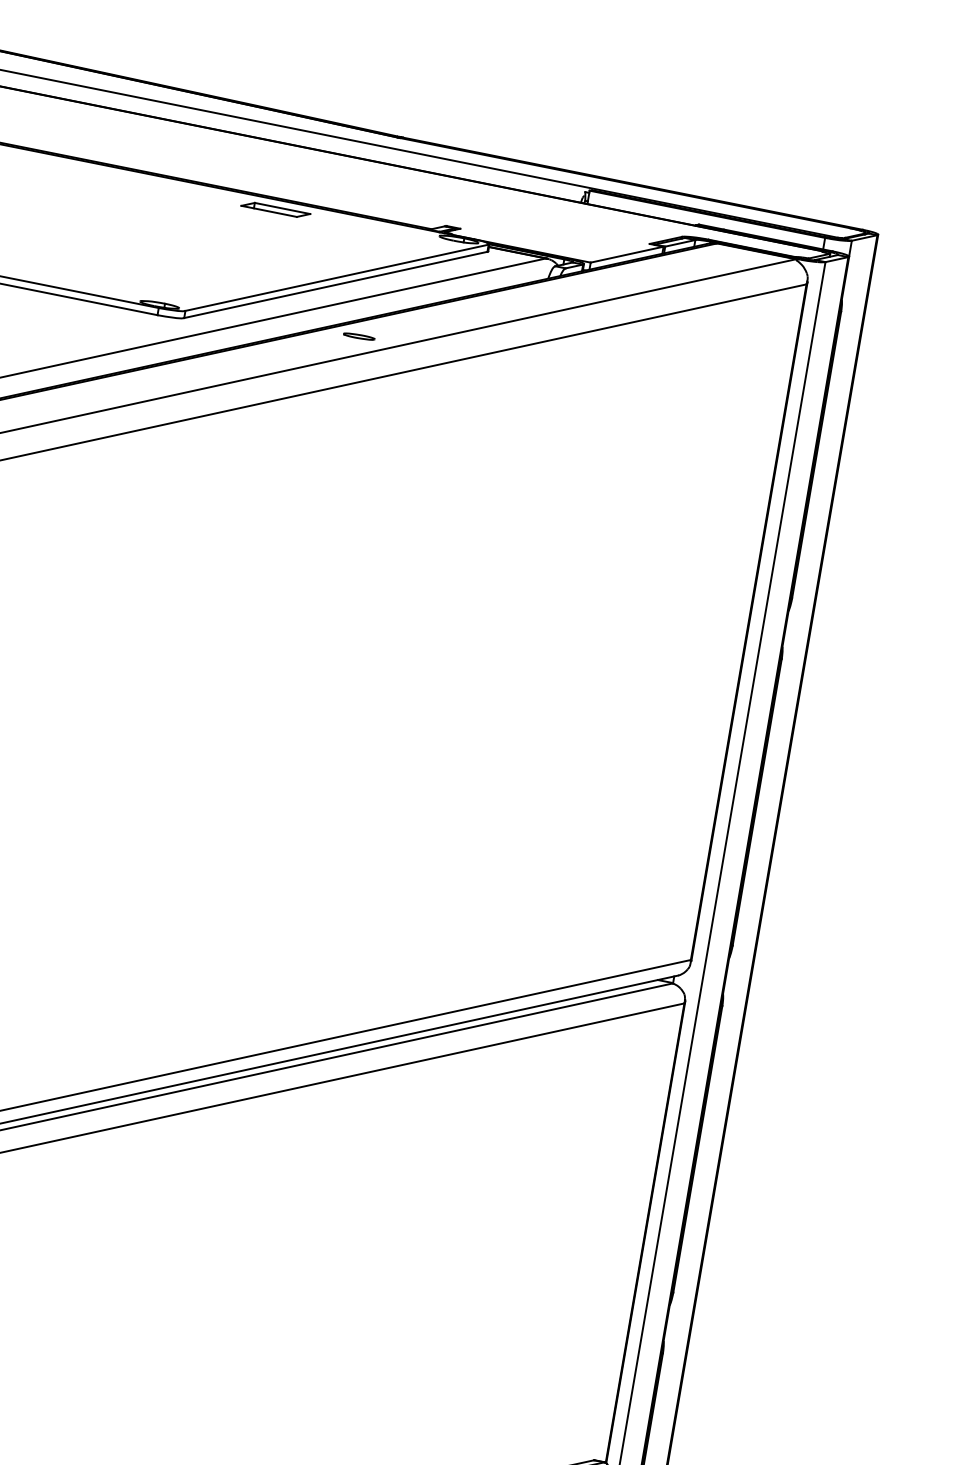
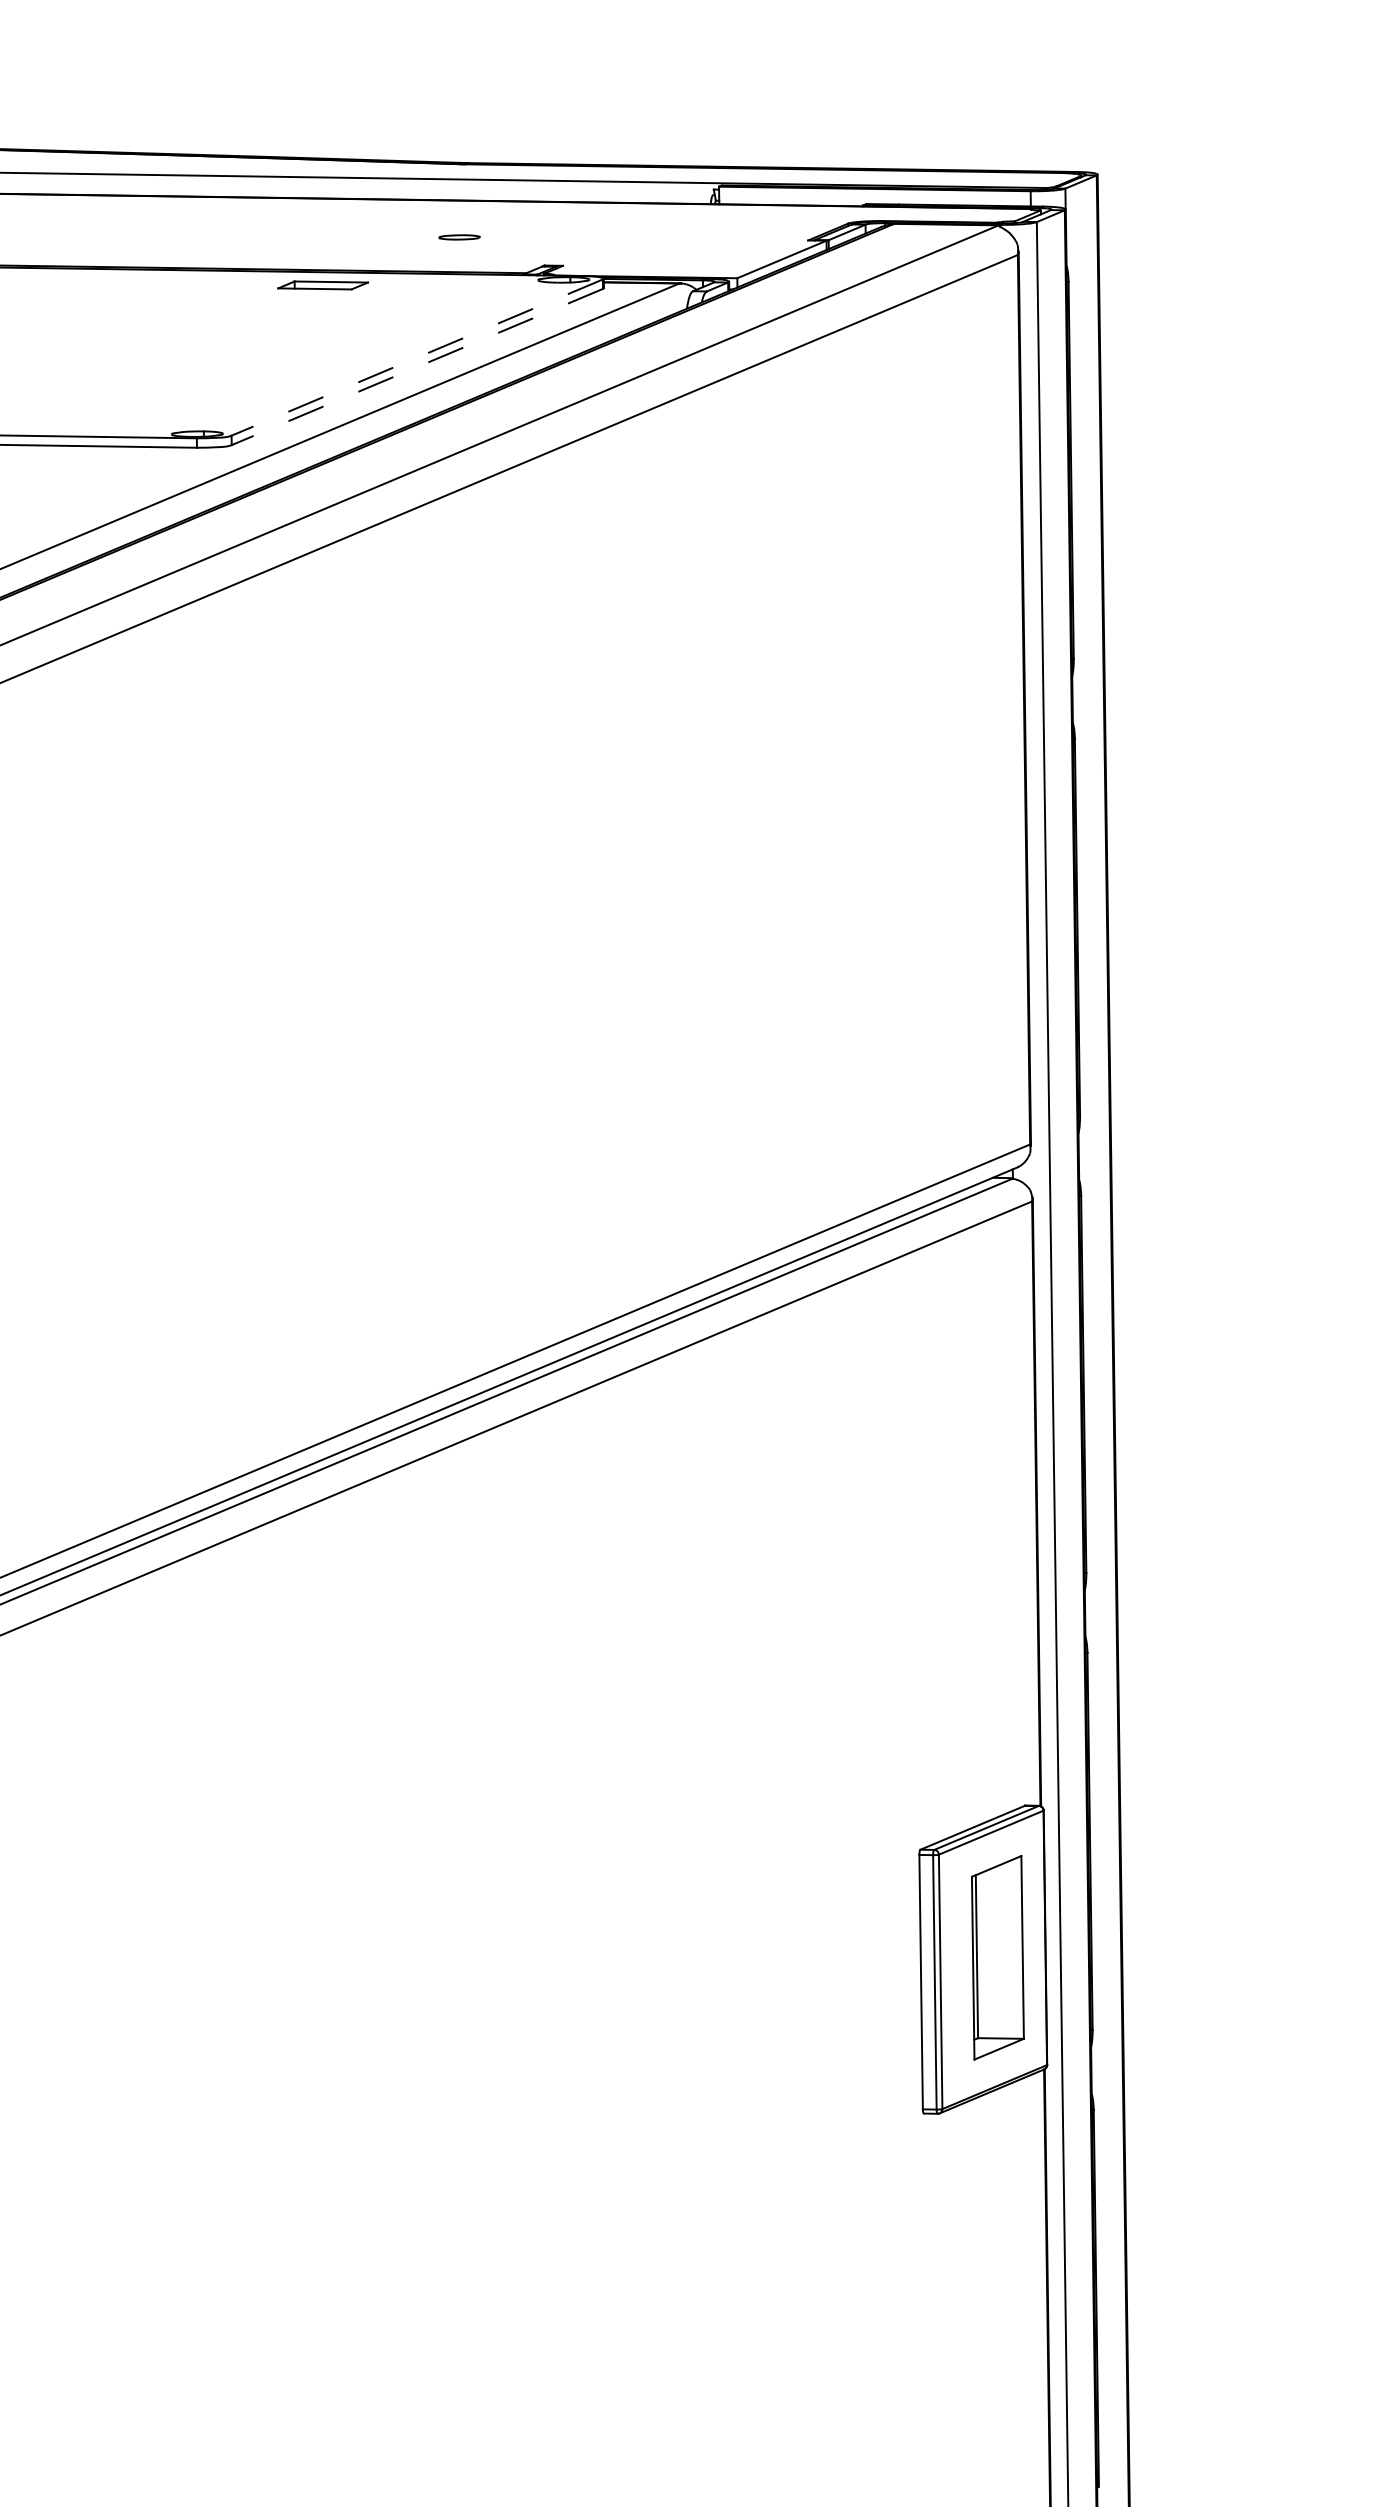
line: (336, 277) -> (416, 357), solid -> dashed
line: (335, 285) -> (416, 367), solid -> dashed
part: (359, 336) -> (459, 237), moved

